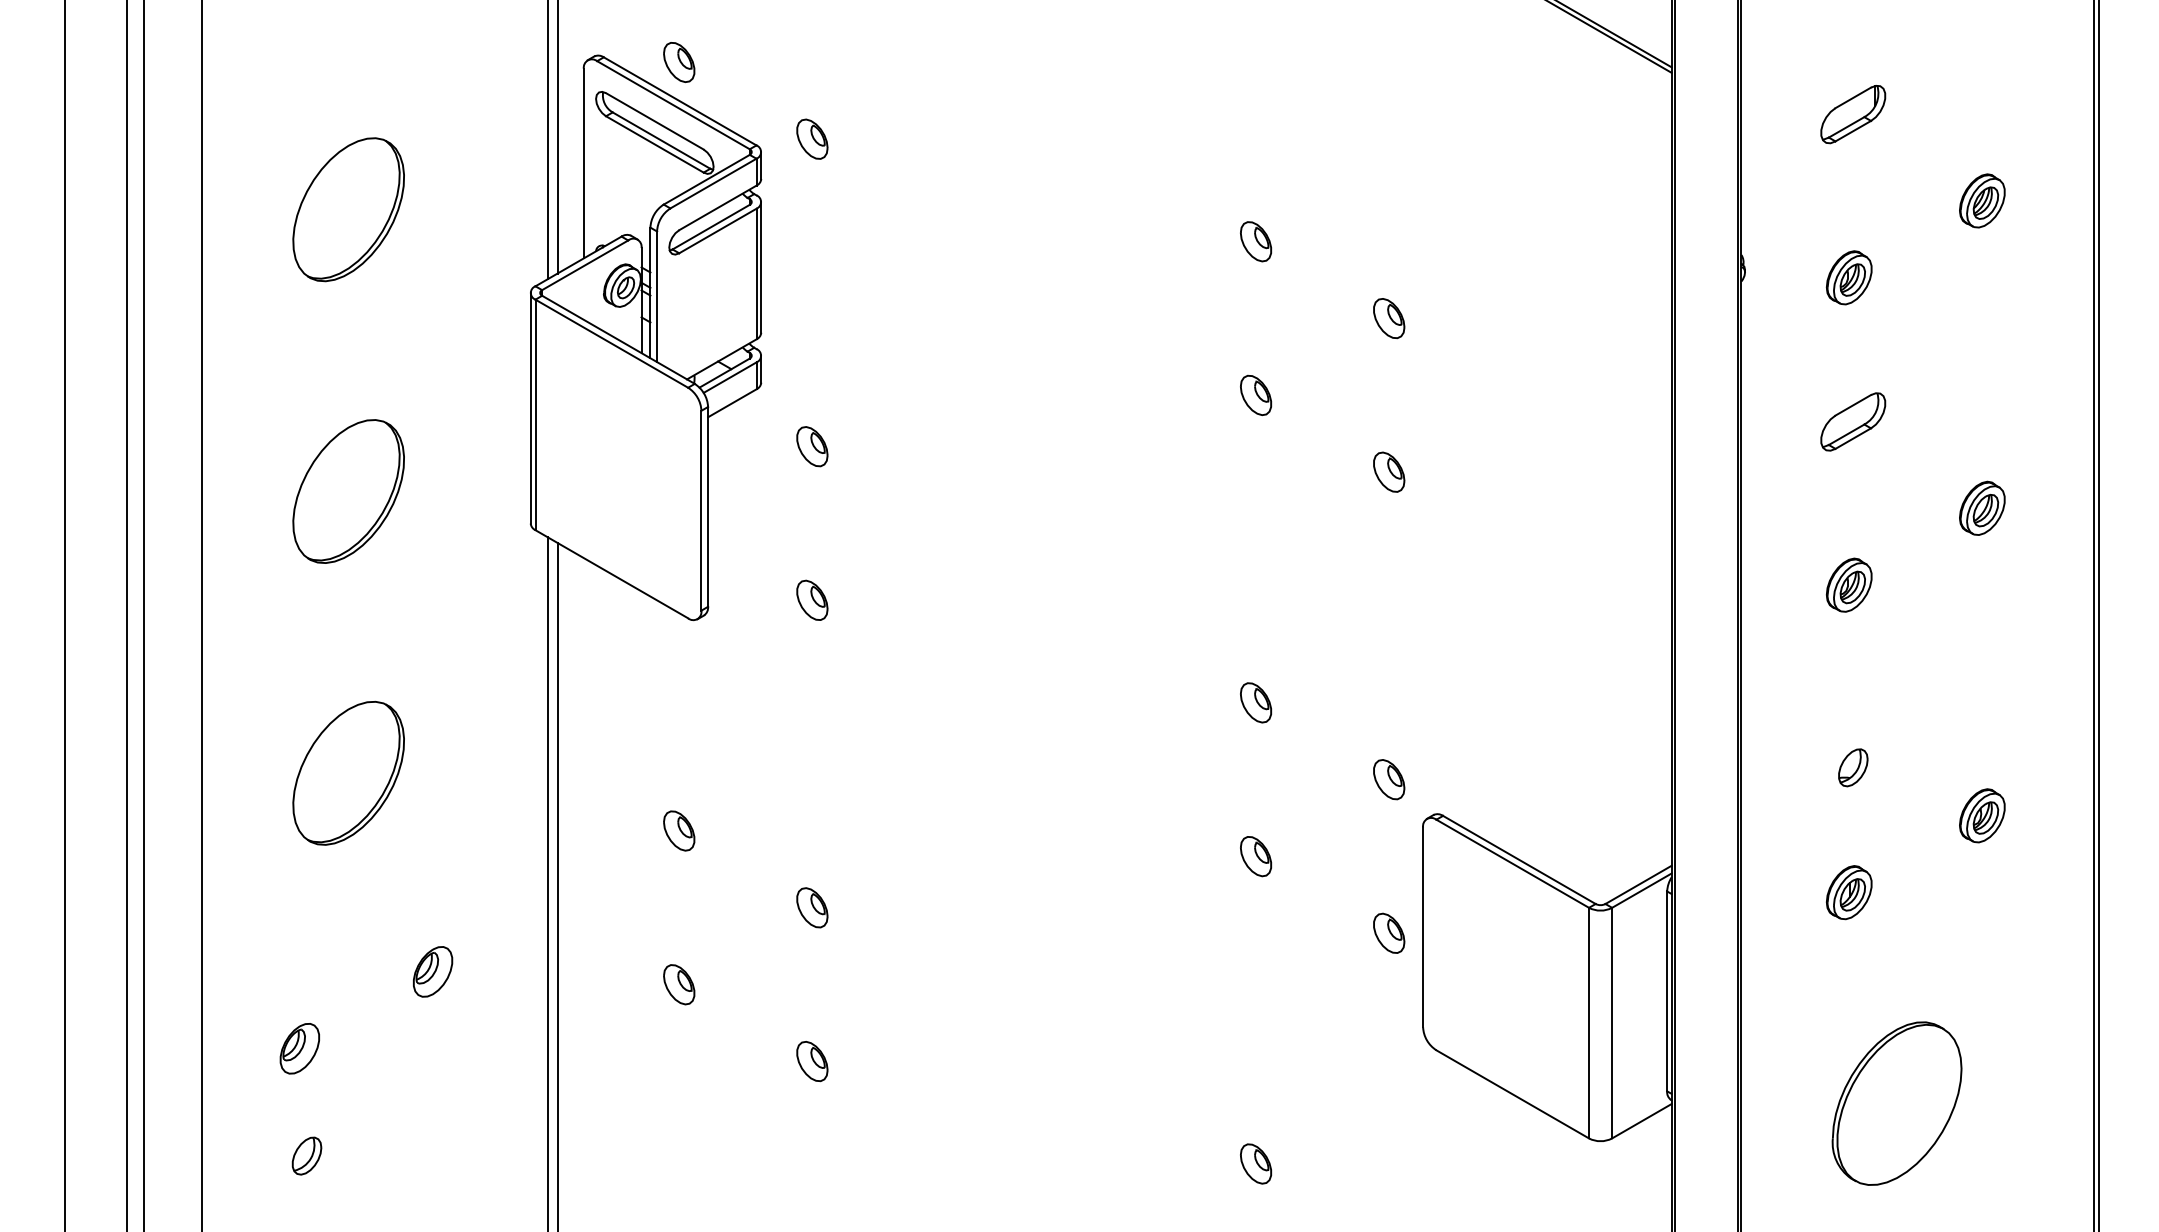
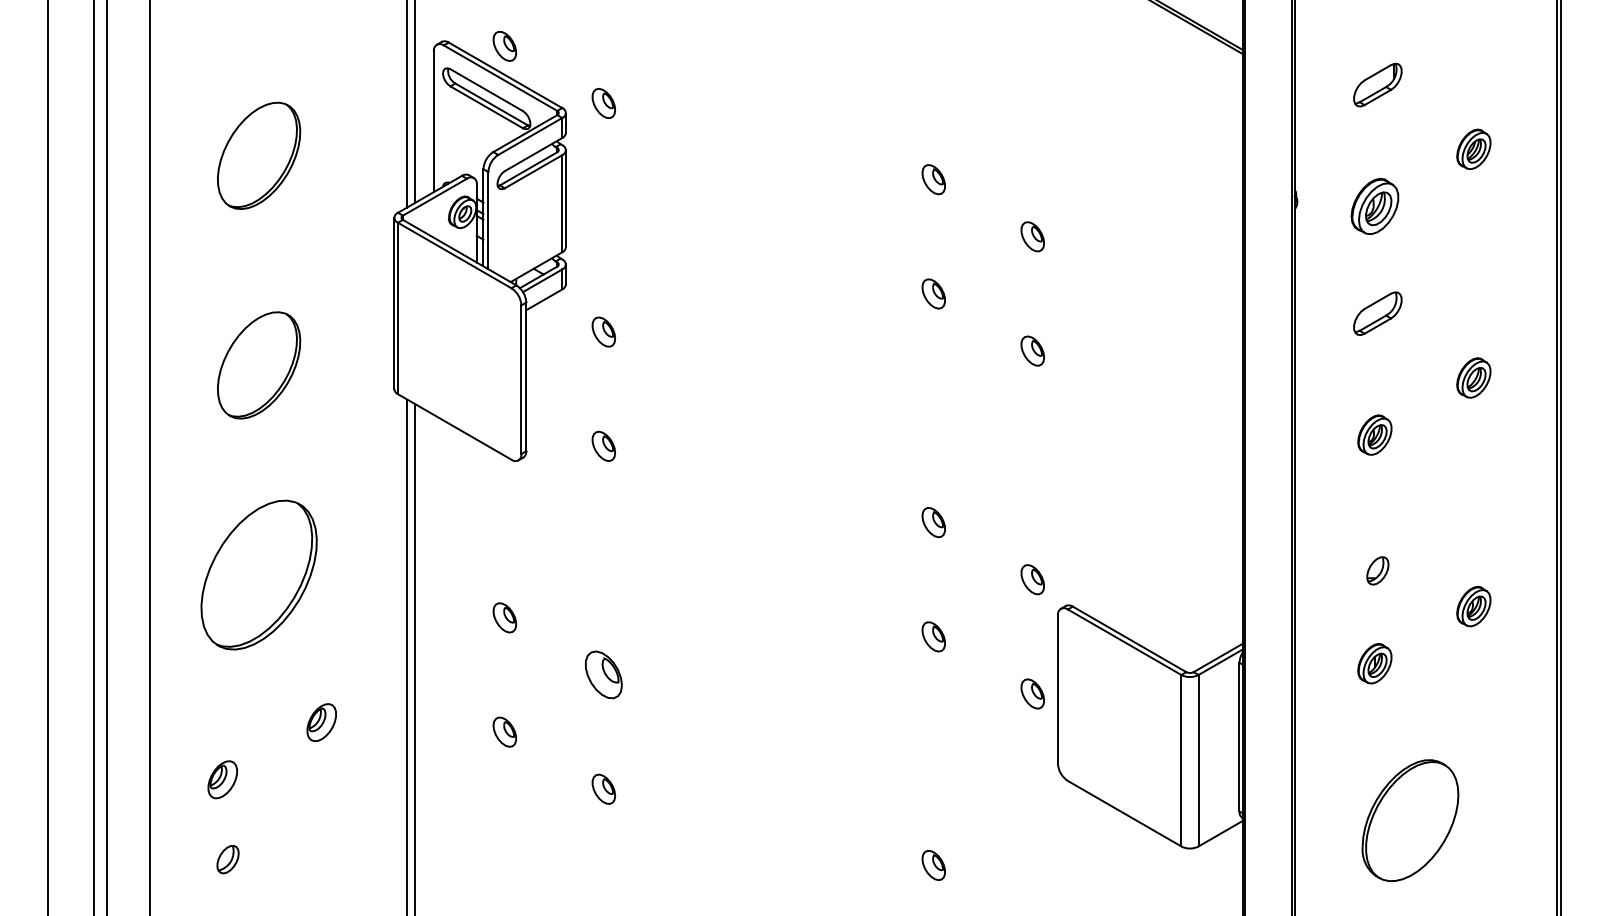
part: (1848, 277) -> (1374, 206), size x1.4
part: (348, 772) -> (258, 574), size x1.4
part: (812, 907) -> (603, 674), size x1.6

